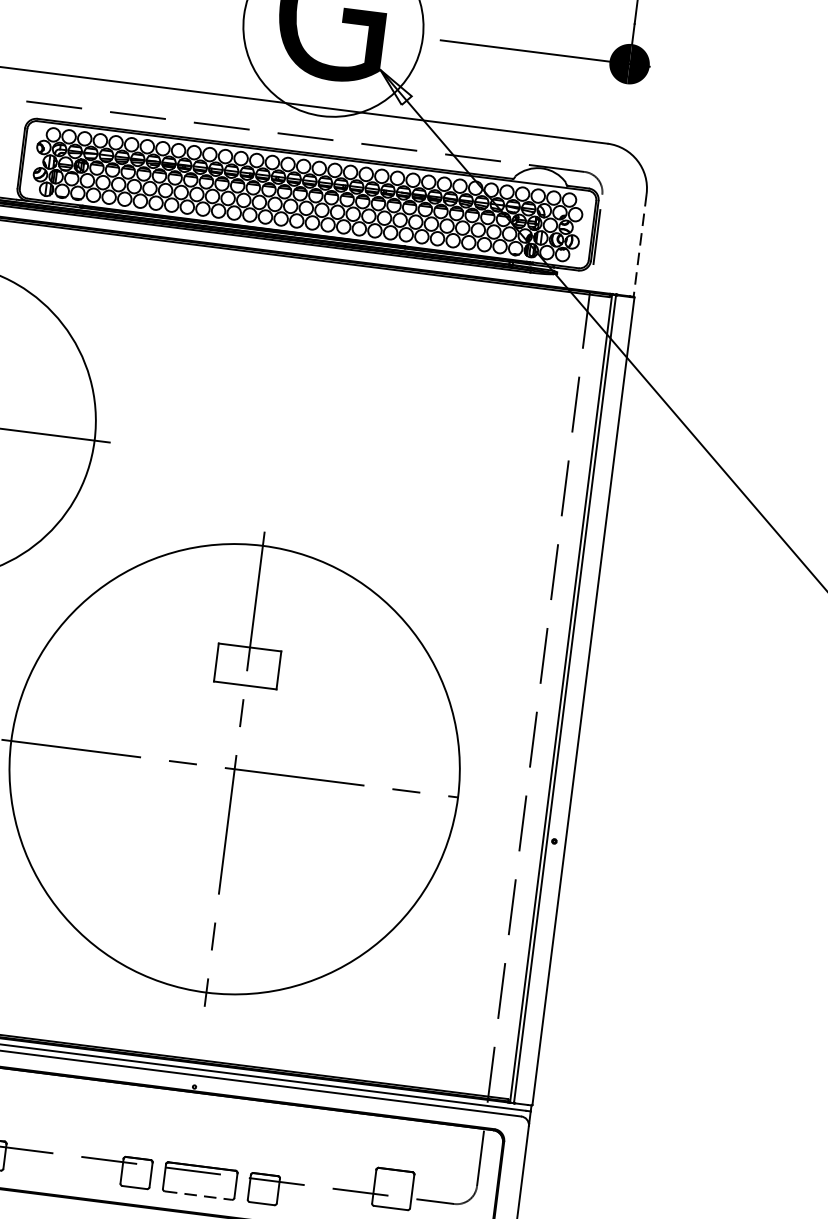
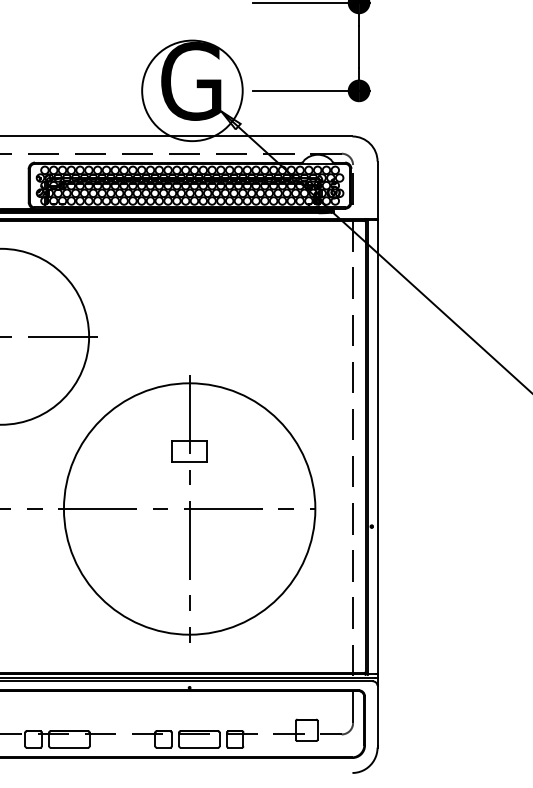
line: (639, 245) -> (377, 190), dashed -> solid
line: (198, 1195) -> (199, 747), dashed -> solid

